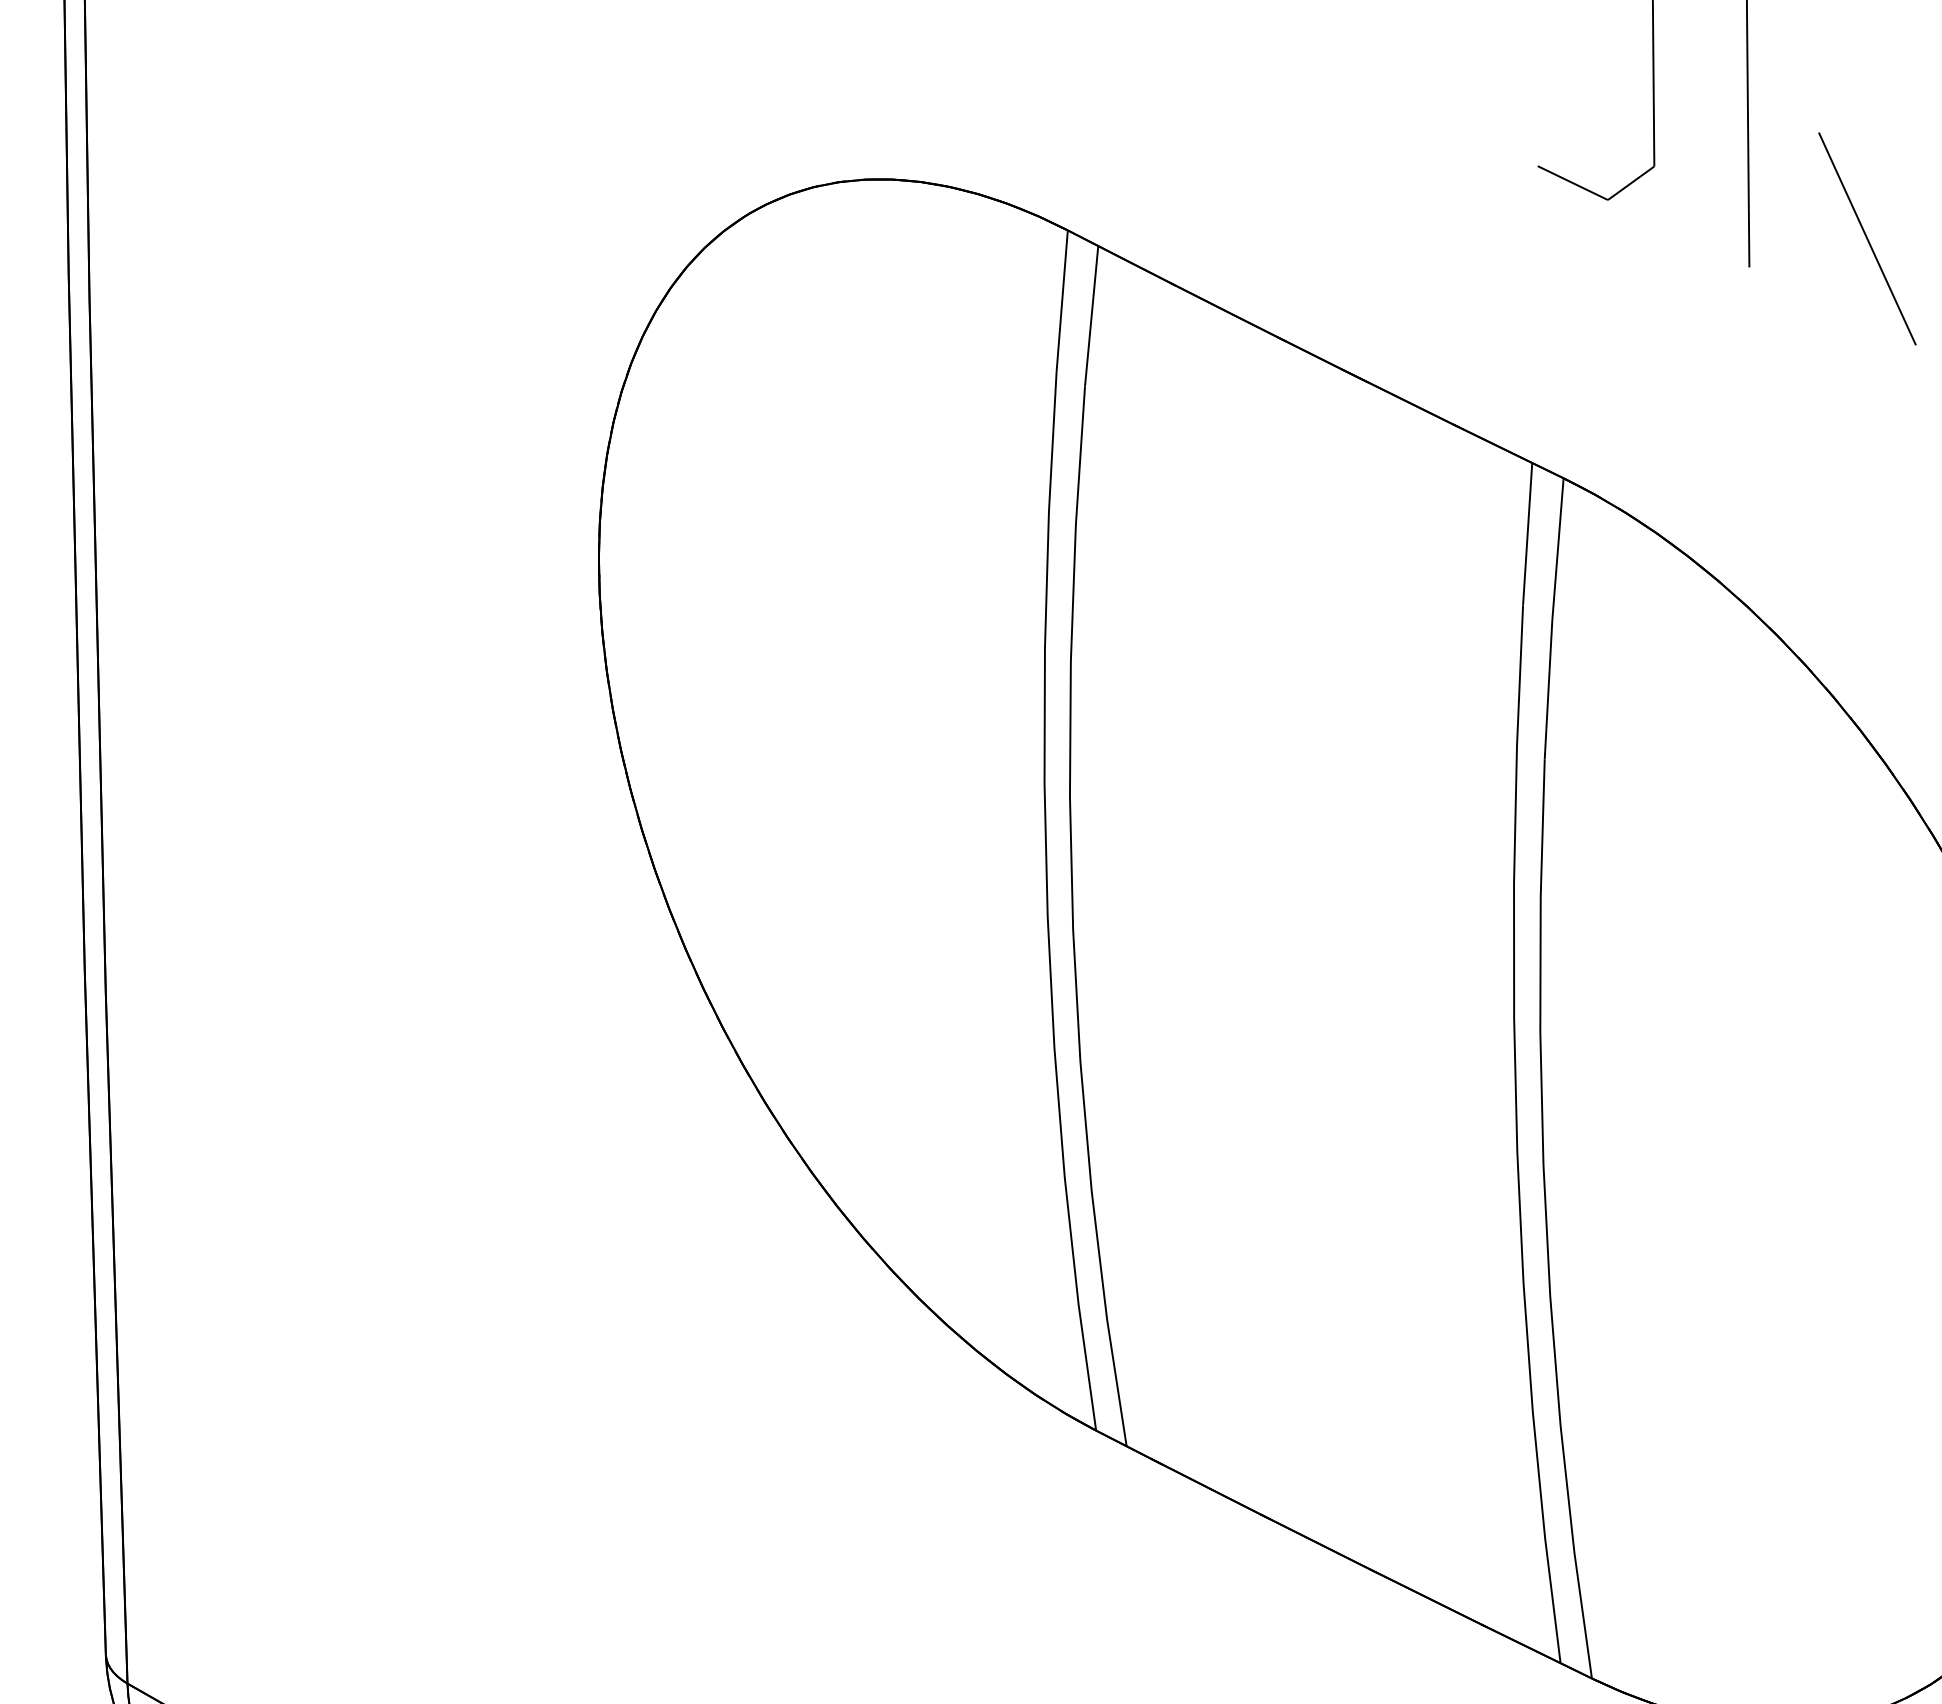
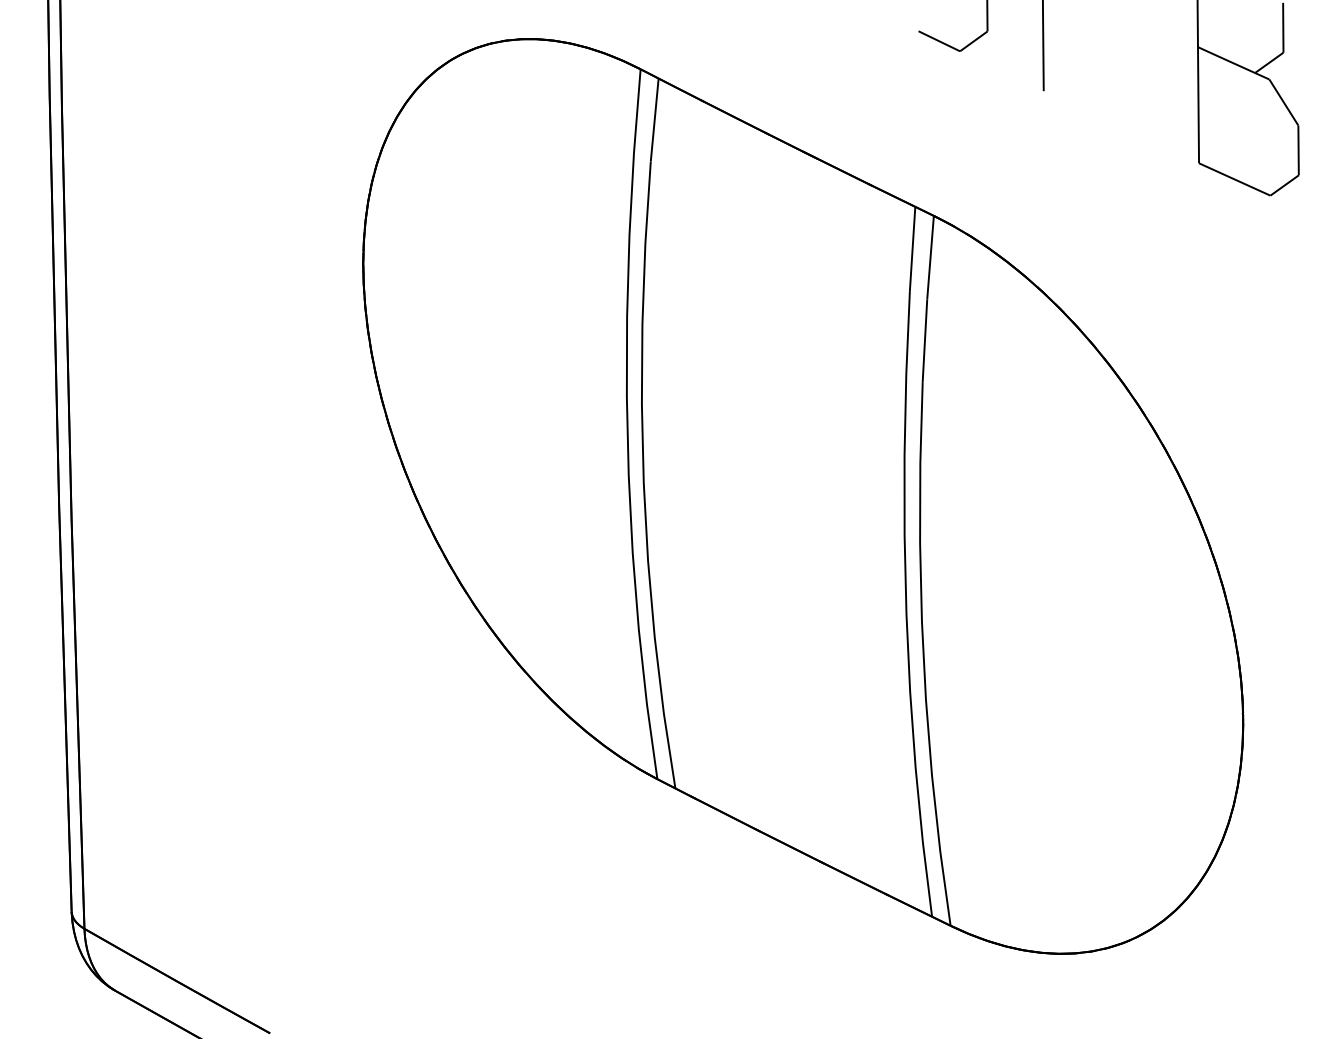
line: (1867, 239) -> (1113, 74), removed

